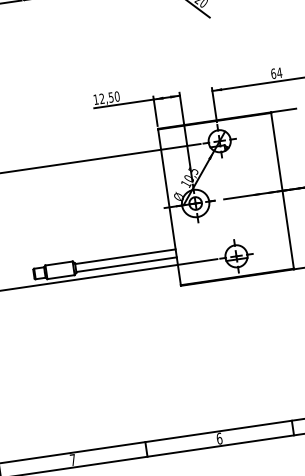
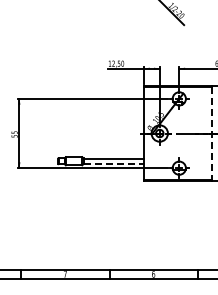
line: (283, 190) -> (212, 133), solid -> dashed
line: (127, 264) -> (114, 163), solid -> dashed

